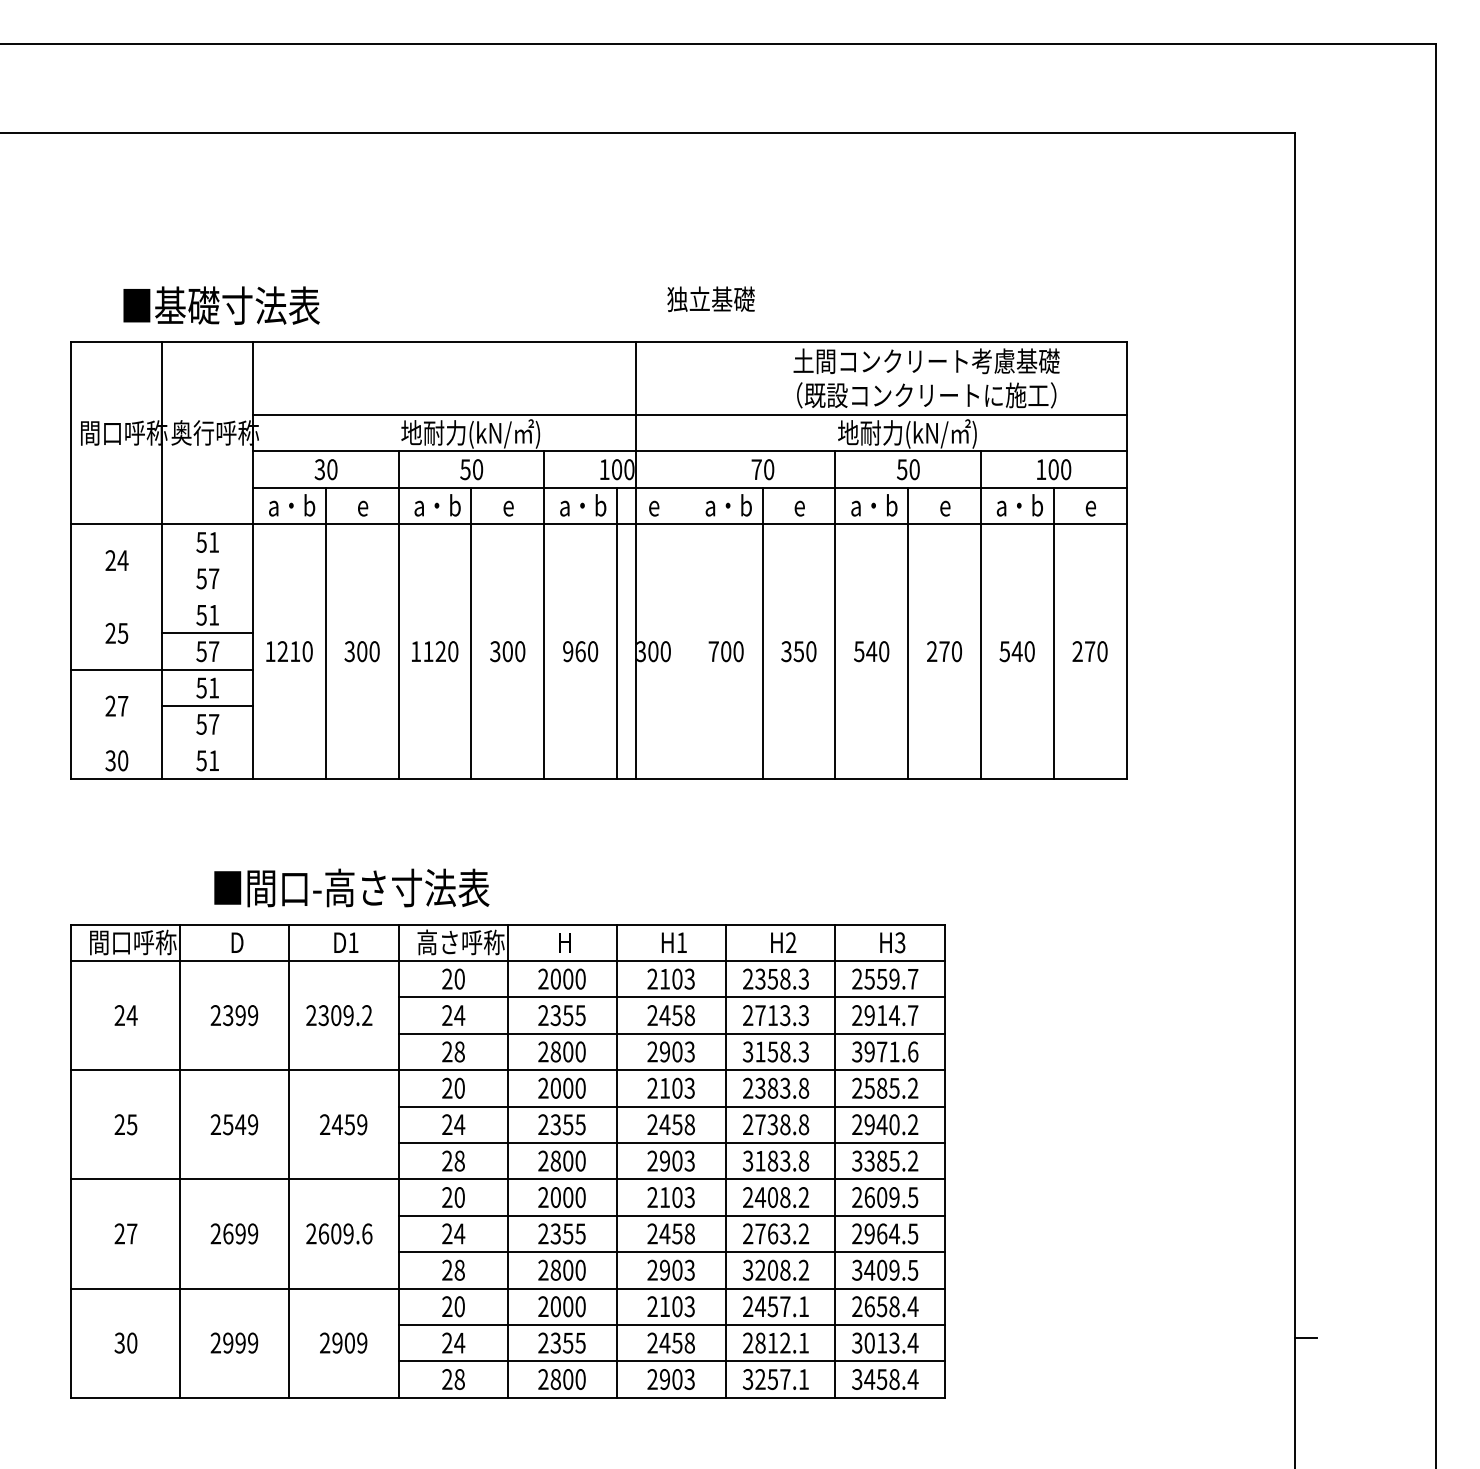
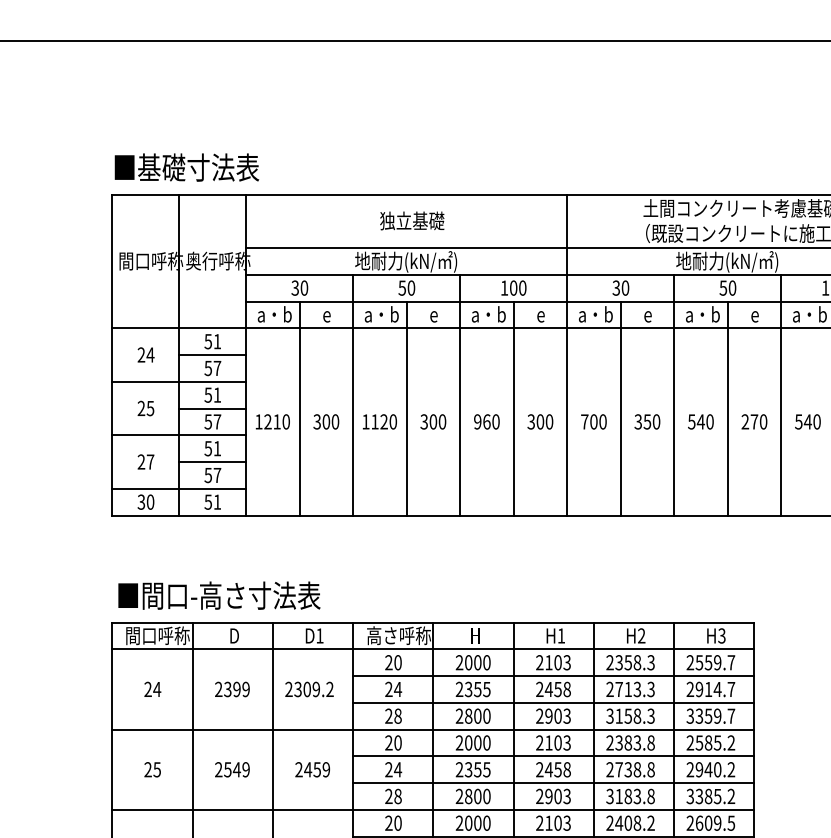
text: (710, 298) -> (411, 220), moved
text: (221, 305) -> (186, 167), moved
text: (756, 469) -> (616, 288), 70 -> 30
line: (207, 560) -> (212, 354), added
line: (635, 560) -> (566, 354), moved
line: (162, 597) -> (179, 382), added
line: (162, 742) -> (179, 488), added
text: (351, 887) -> (219, 595), moved
text: (891, 1051) -> (715, 715), 3971.6 -> 3359.7

